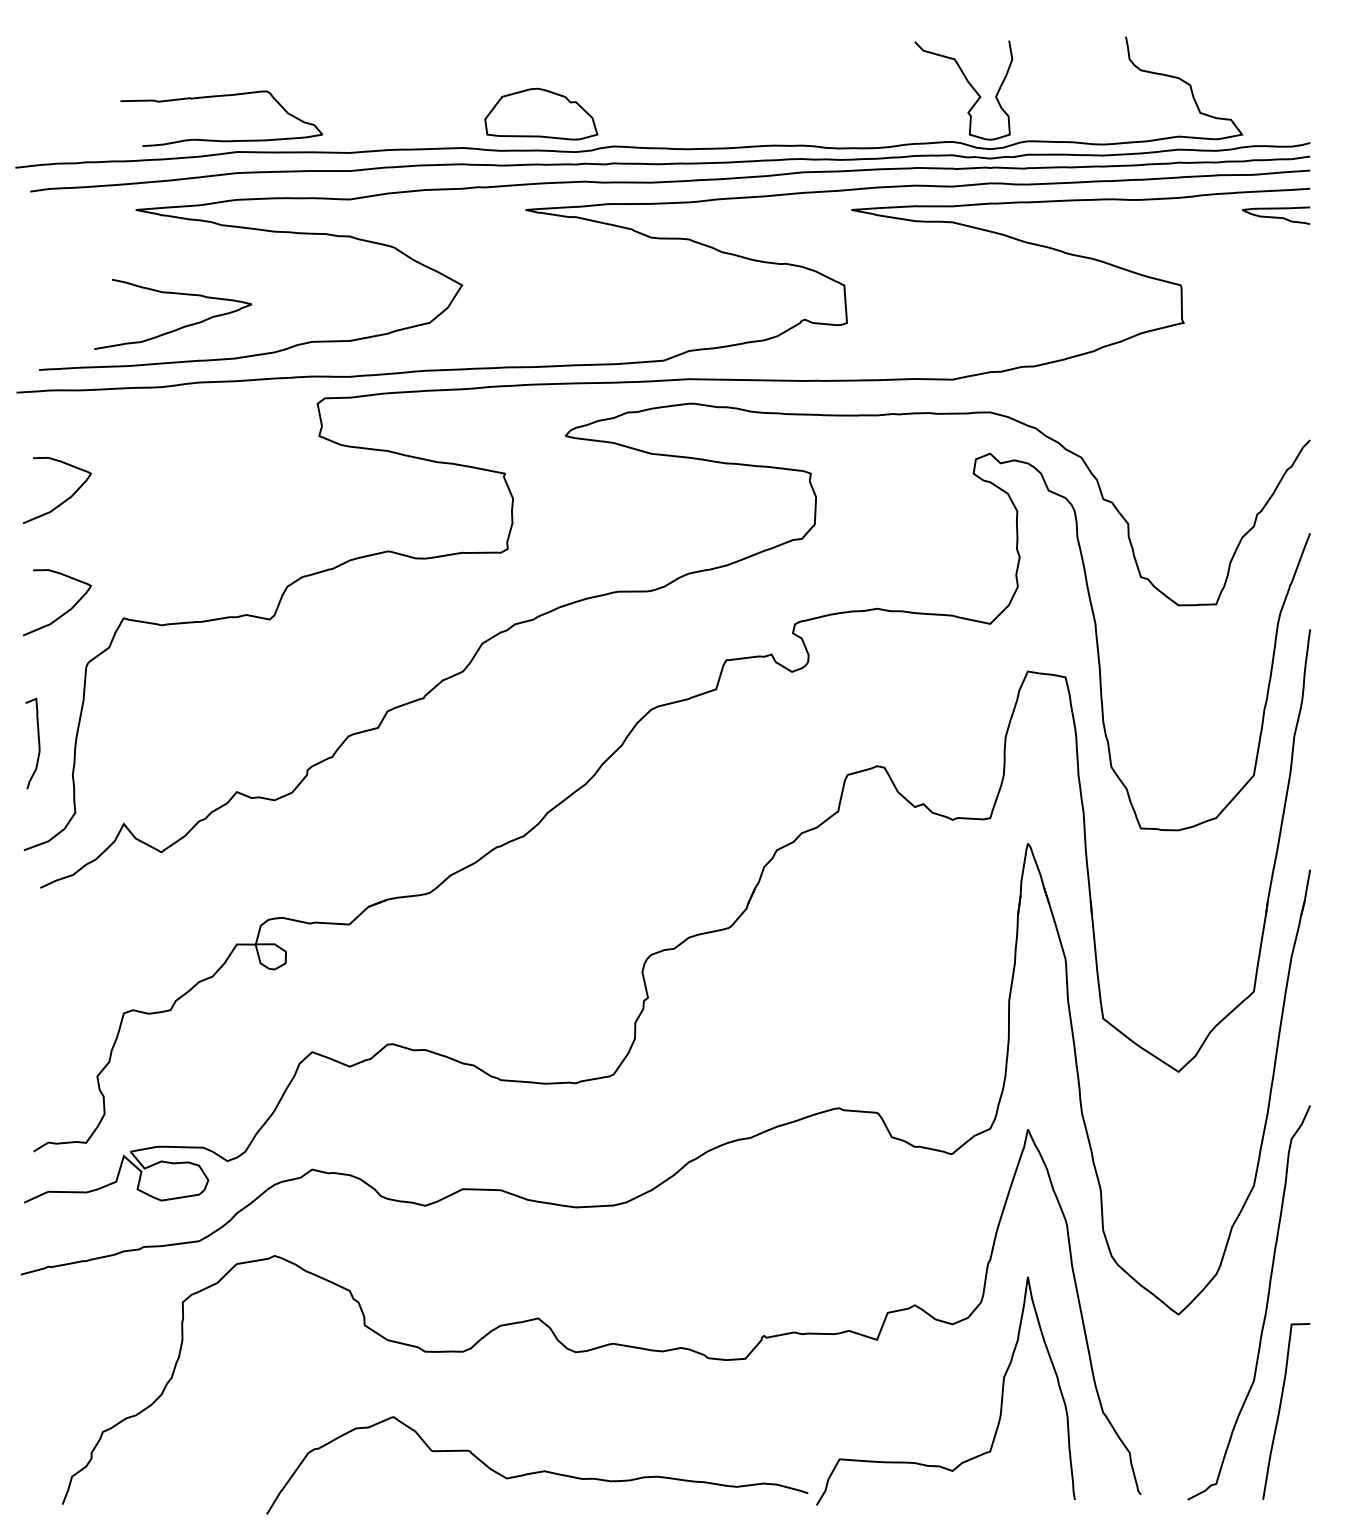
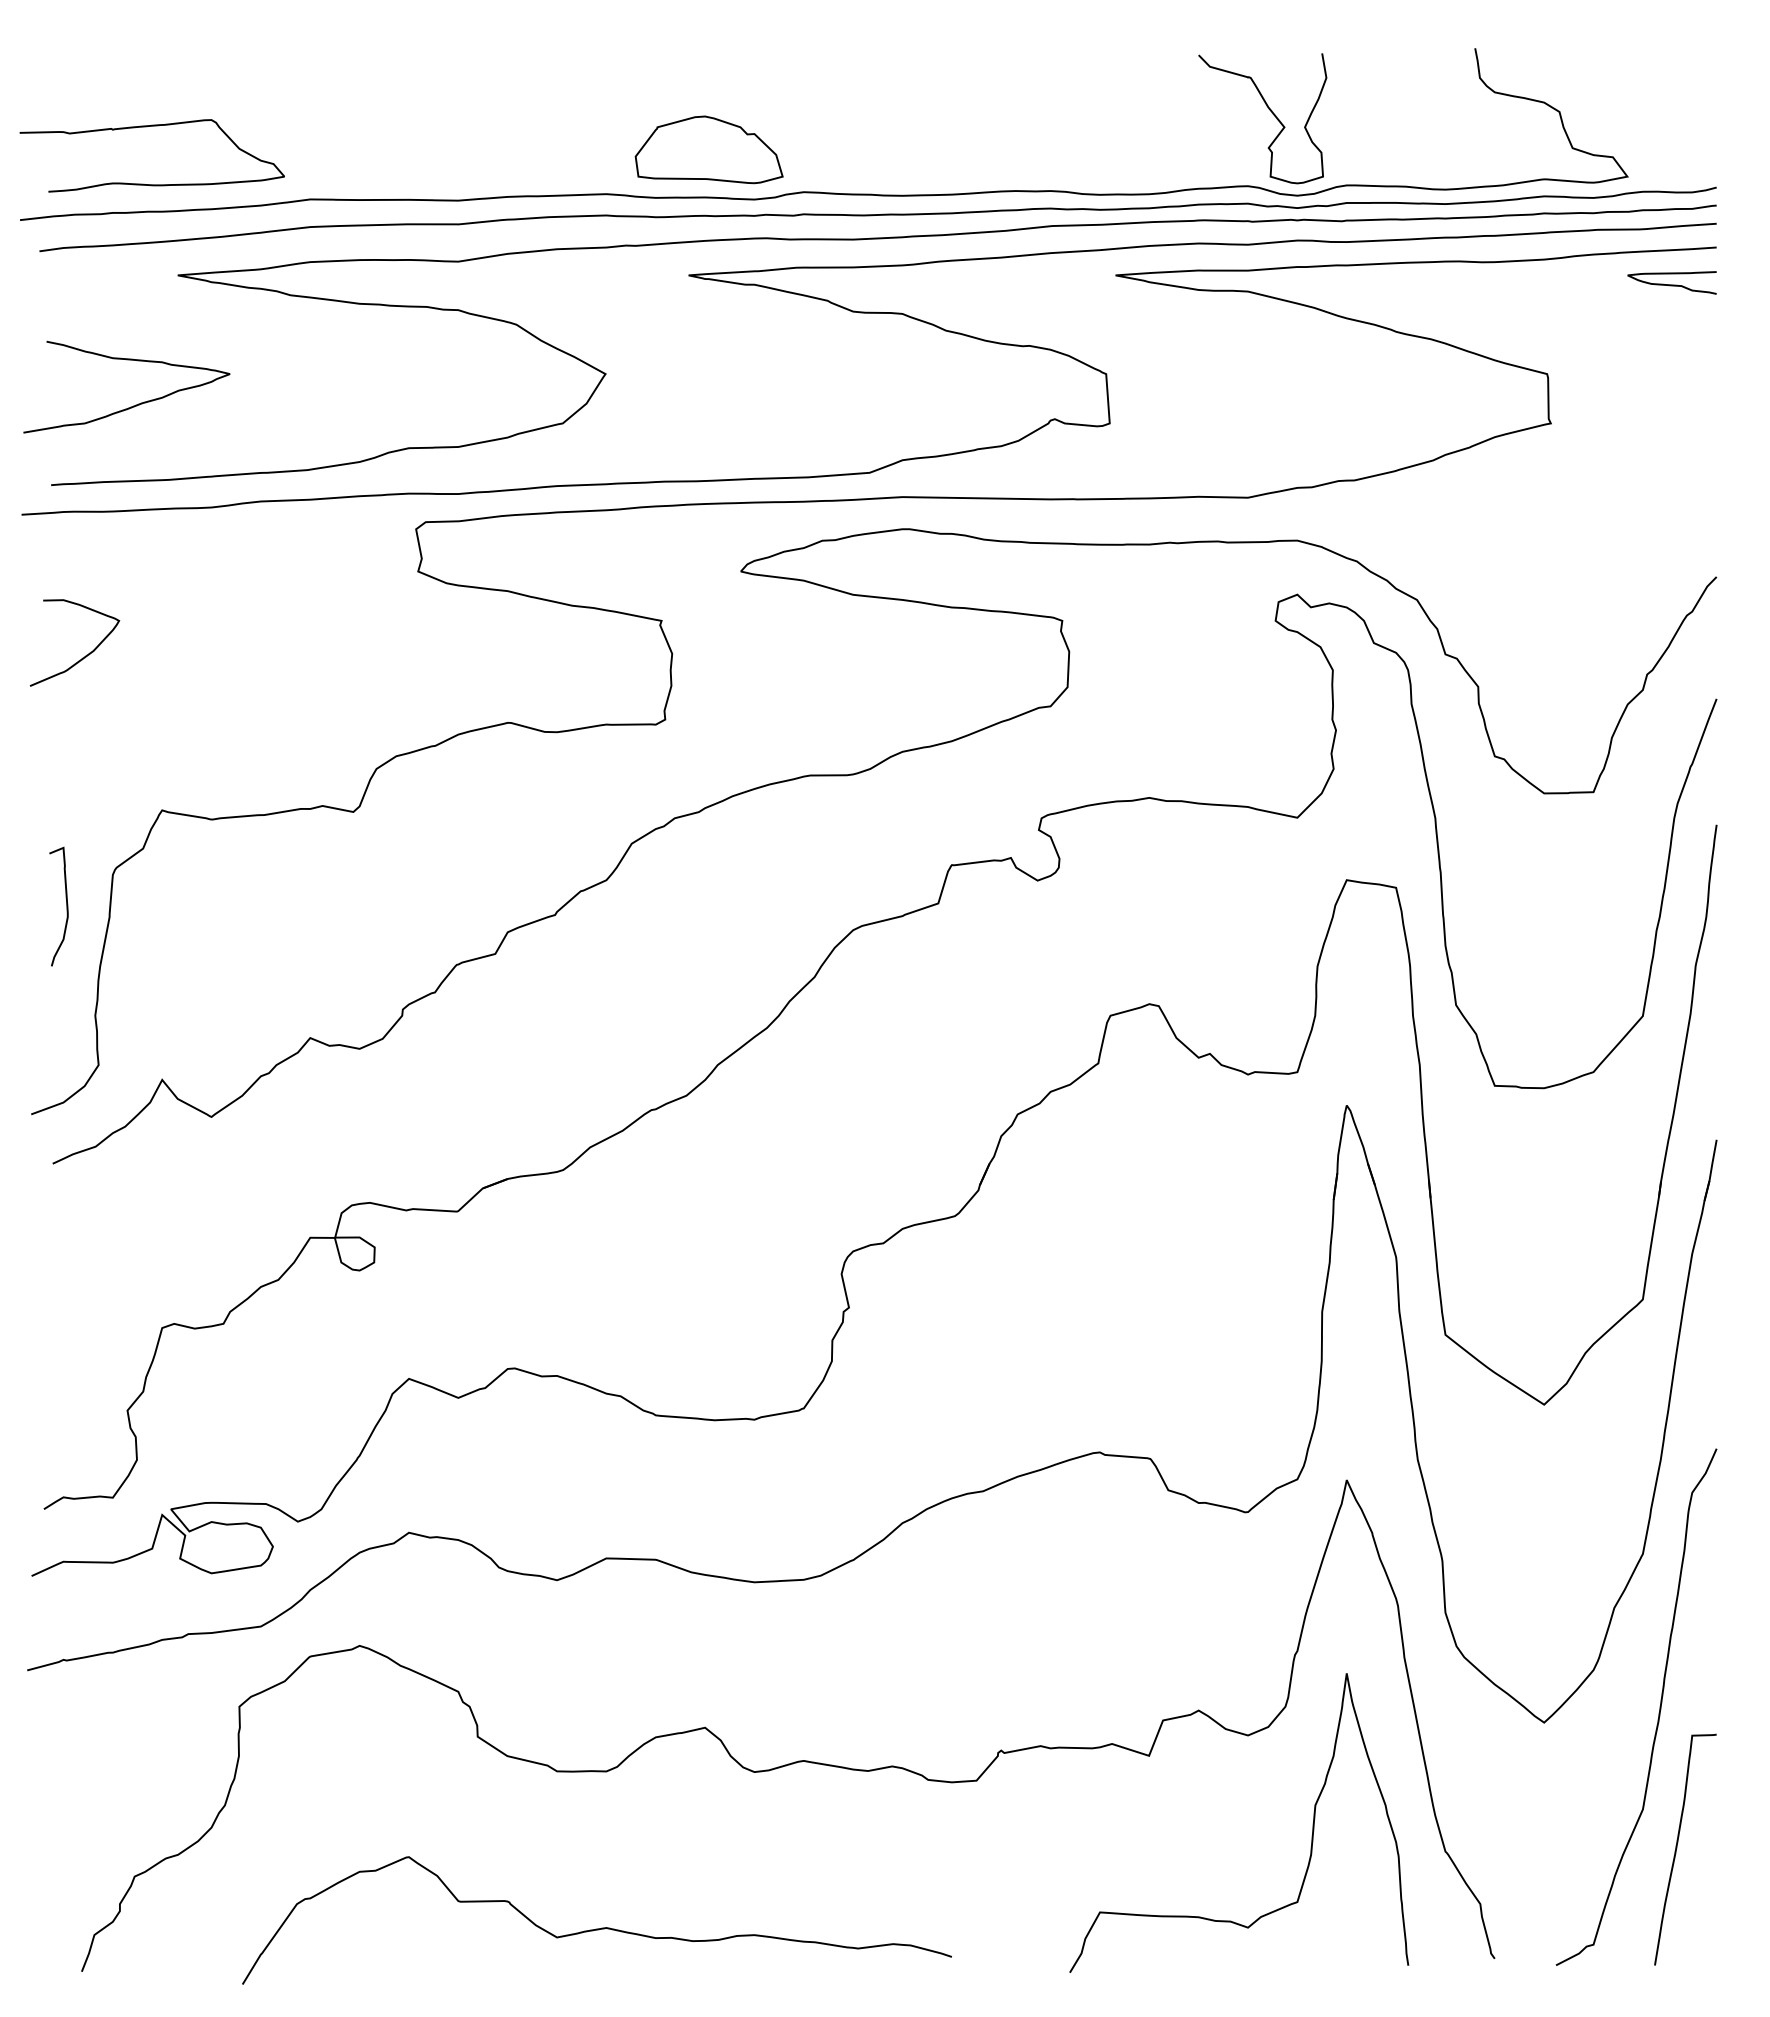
curve: (217, 97) -> (146, 127), moved
curve: (179, 327) -> (135, 404), moved
curve: (66, 611) -> (86, 801), removed
curve: (38, 743) -> (66, 906), moved
curve: (536, 1471) -> (596, 1928), moved

